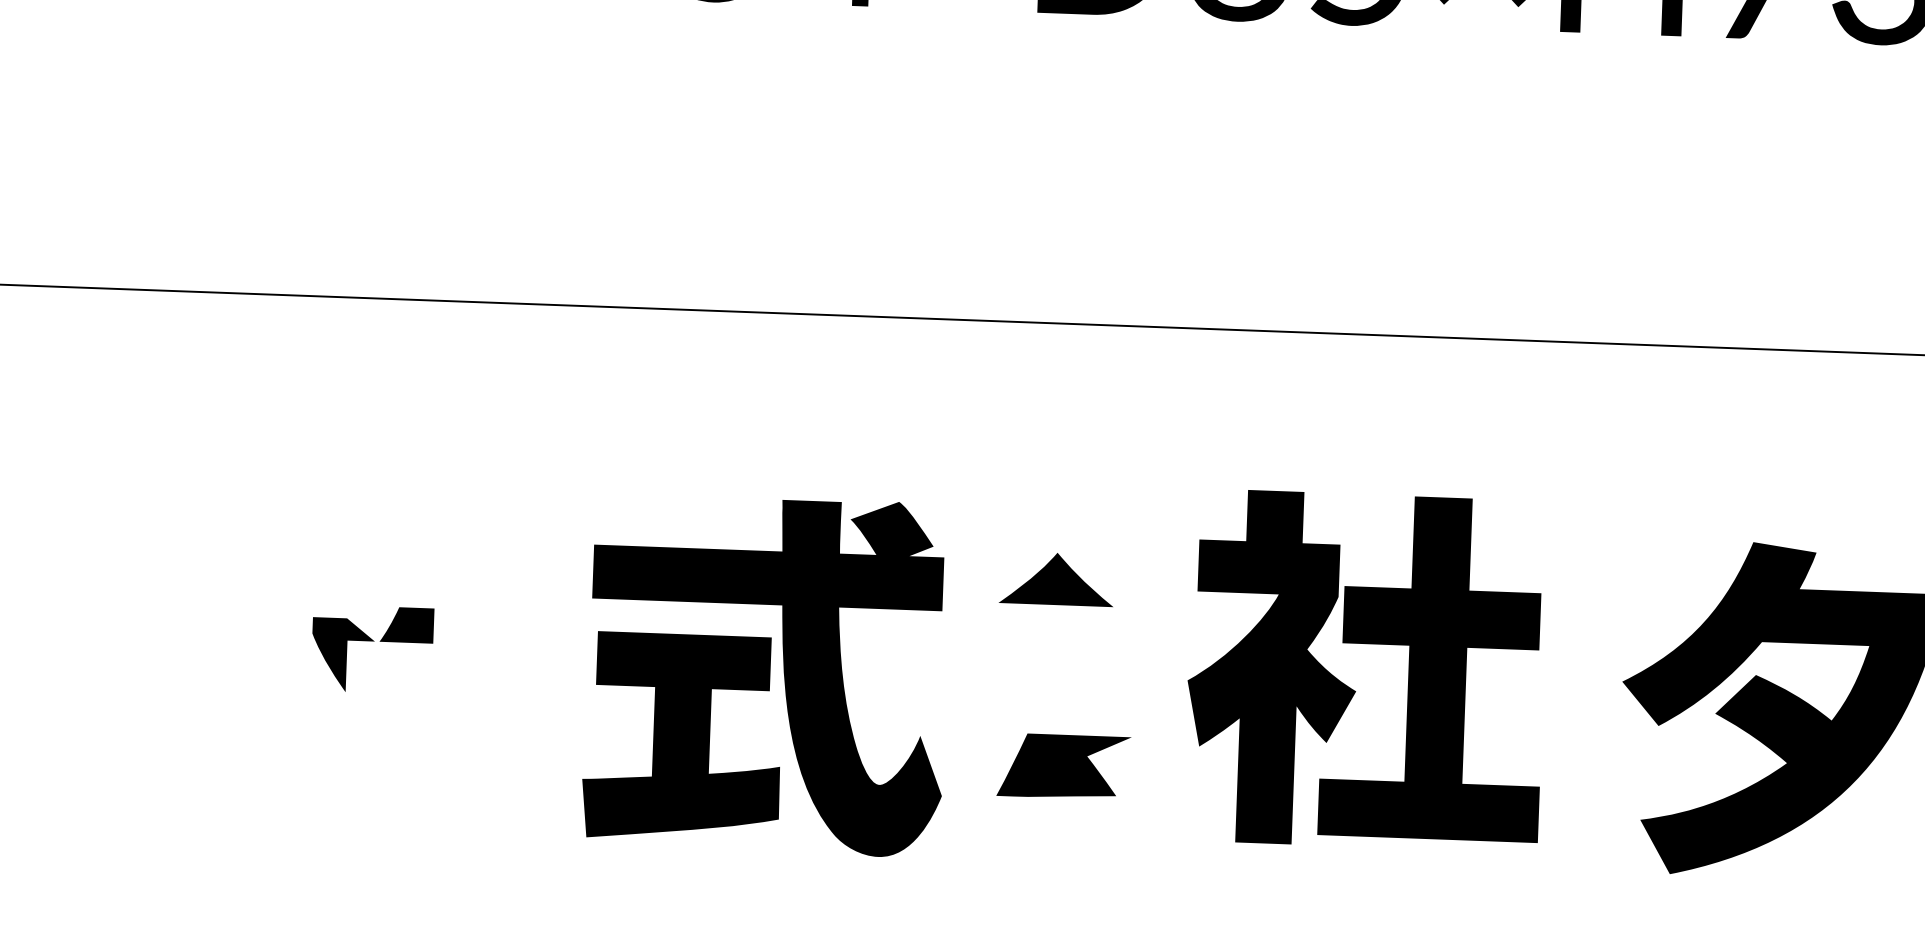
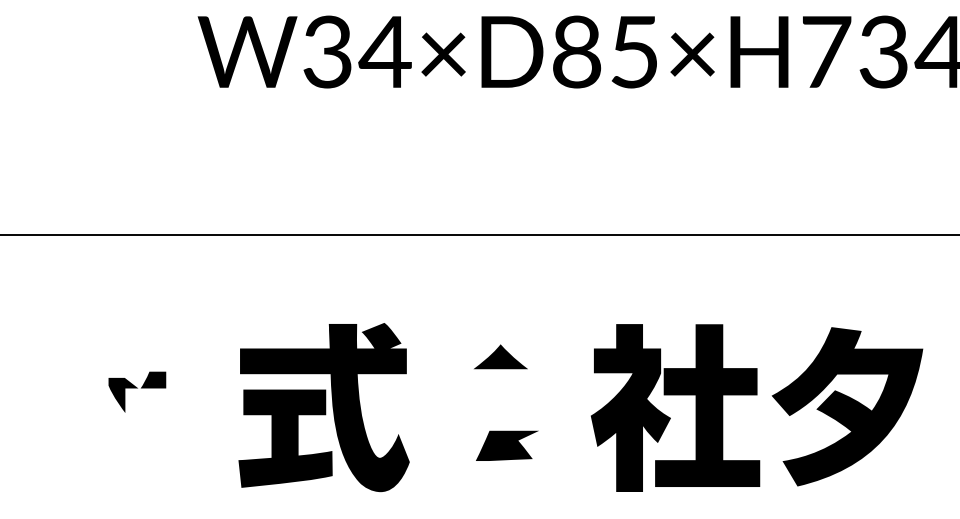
part: (372, 647) -> (137, 391), moved
part: (764, 674) -> (323, 407), moved
part: (1354, 690) -> (670, 417), moved

